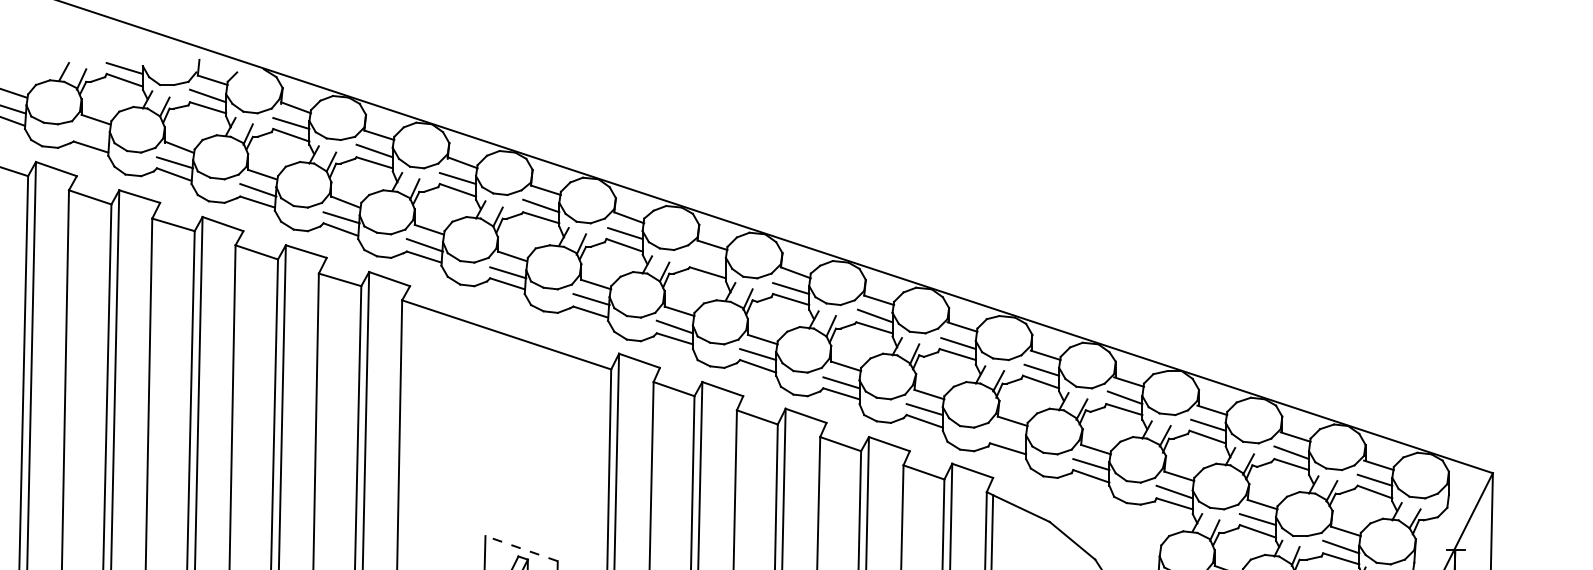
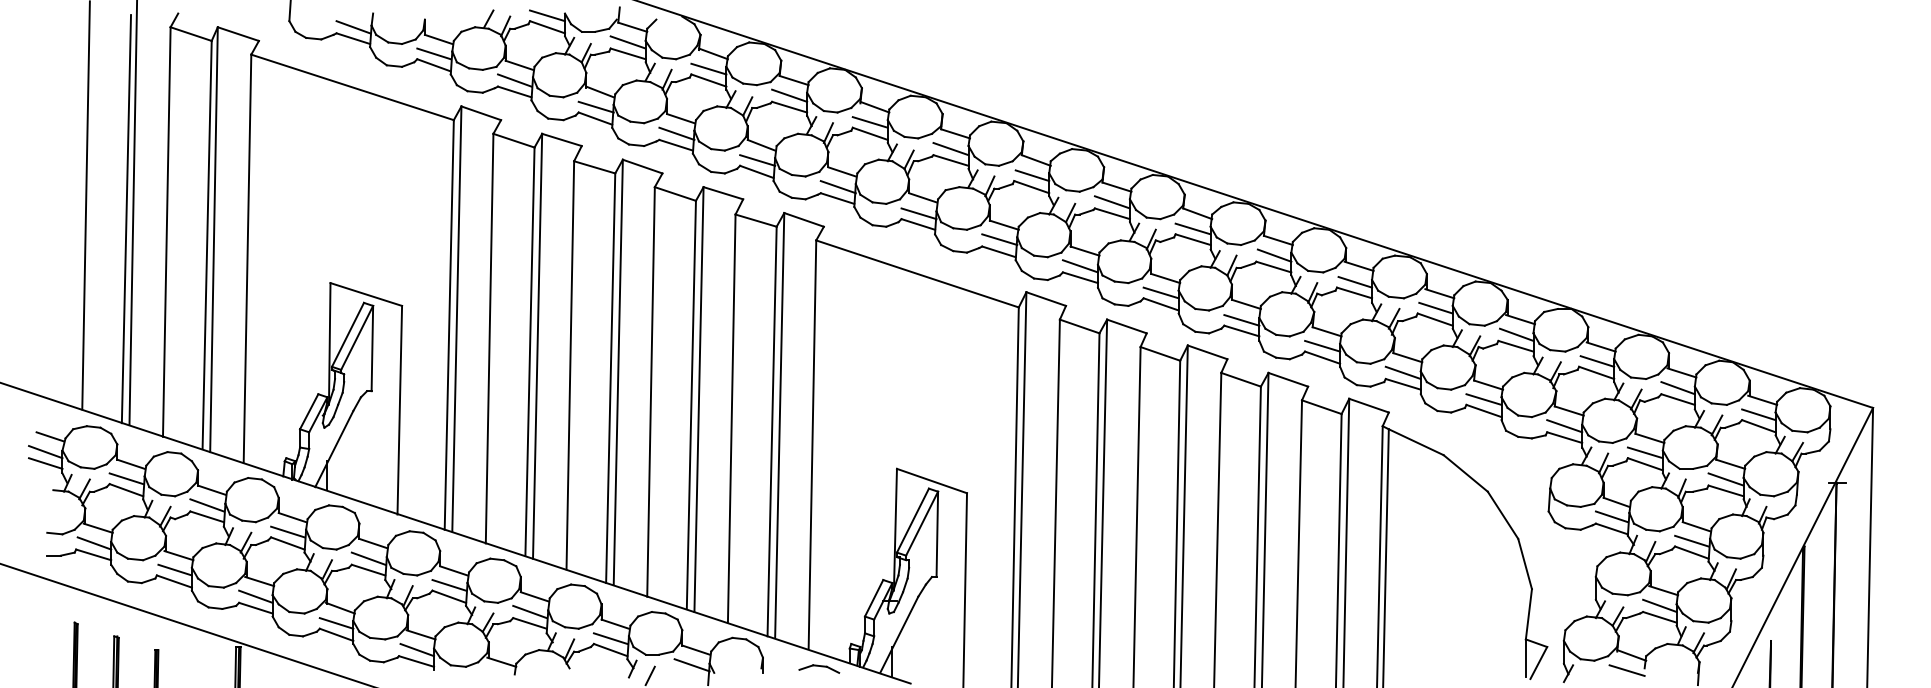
line: (90, 135) -> (514, 80), added
line: (706, 261) -> (1111, 202), added
line: (1007, 436) -> (1402, 372), added
line: (521, 548) -> (931, 480), dashed -> solid

